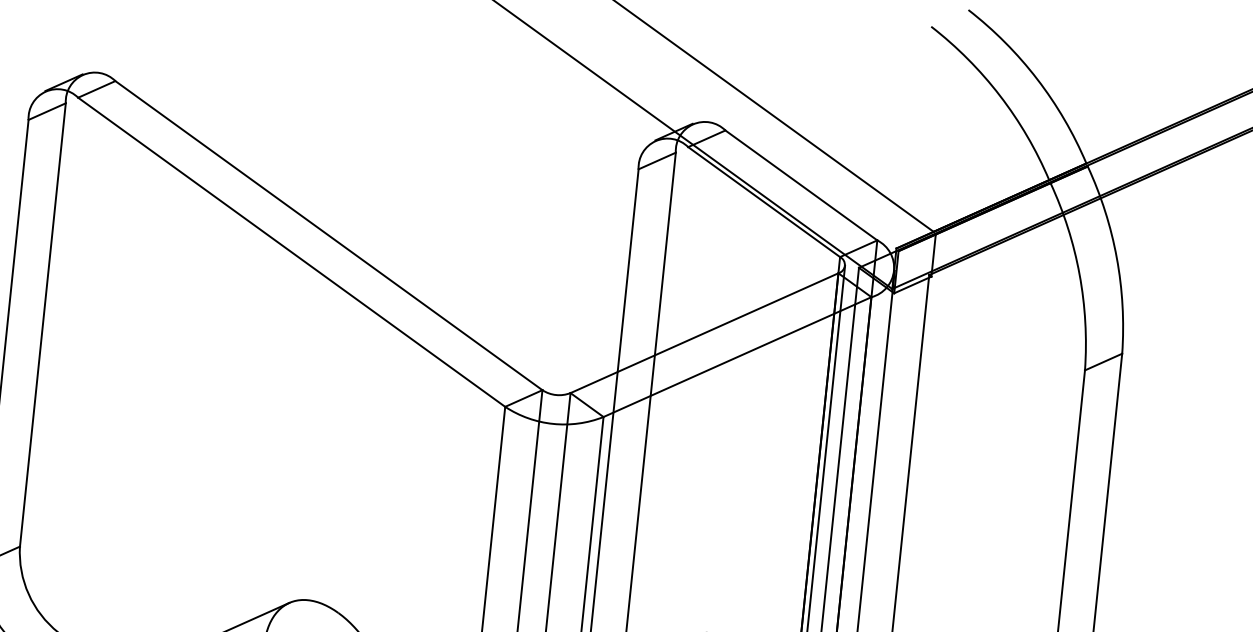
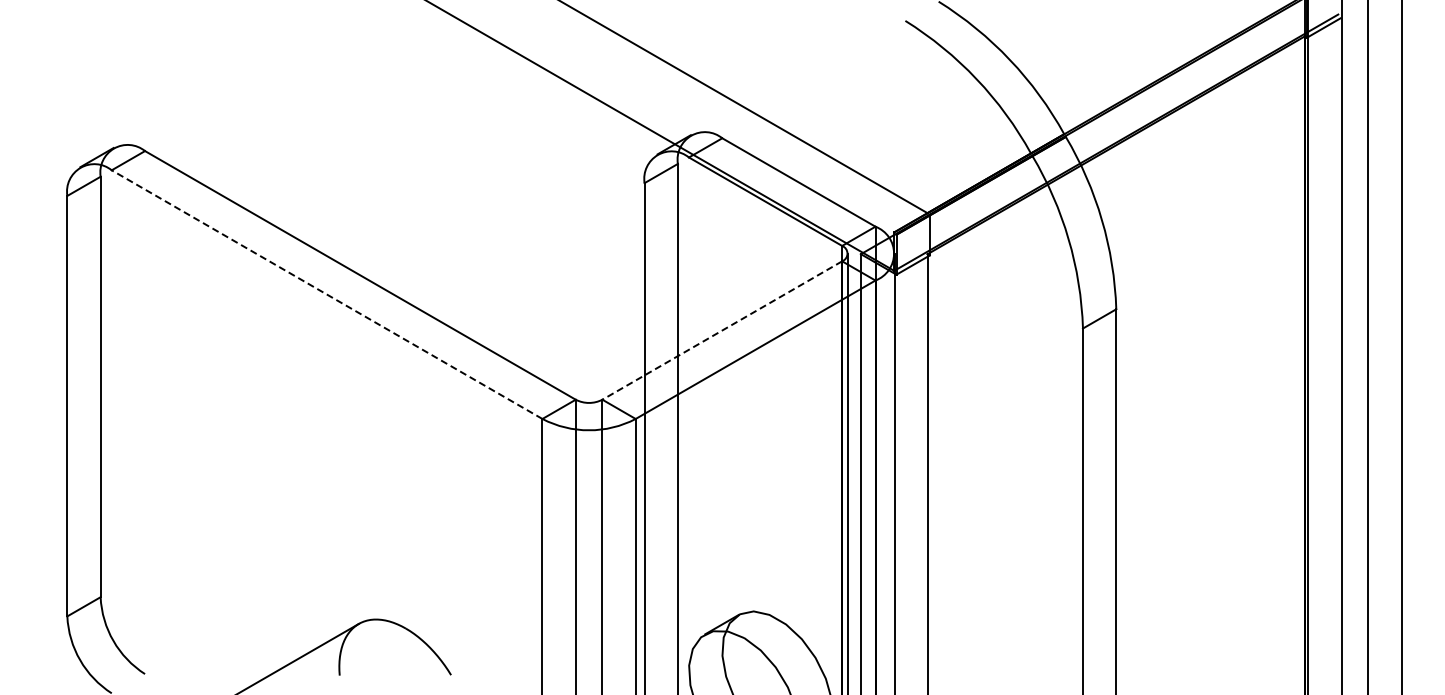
line: (292, 252) -> (327, 294), solid -> dashed
line: (703, 333) -> (721, 330), solid -> dashed

